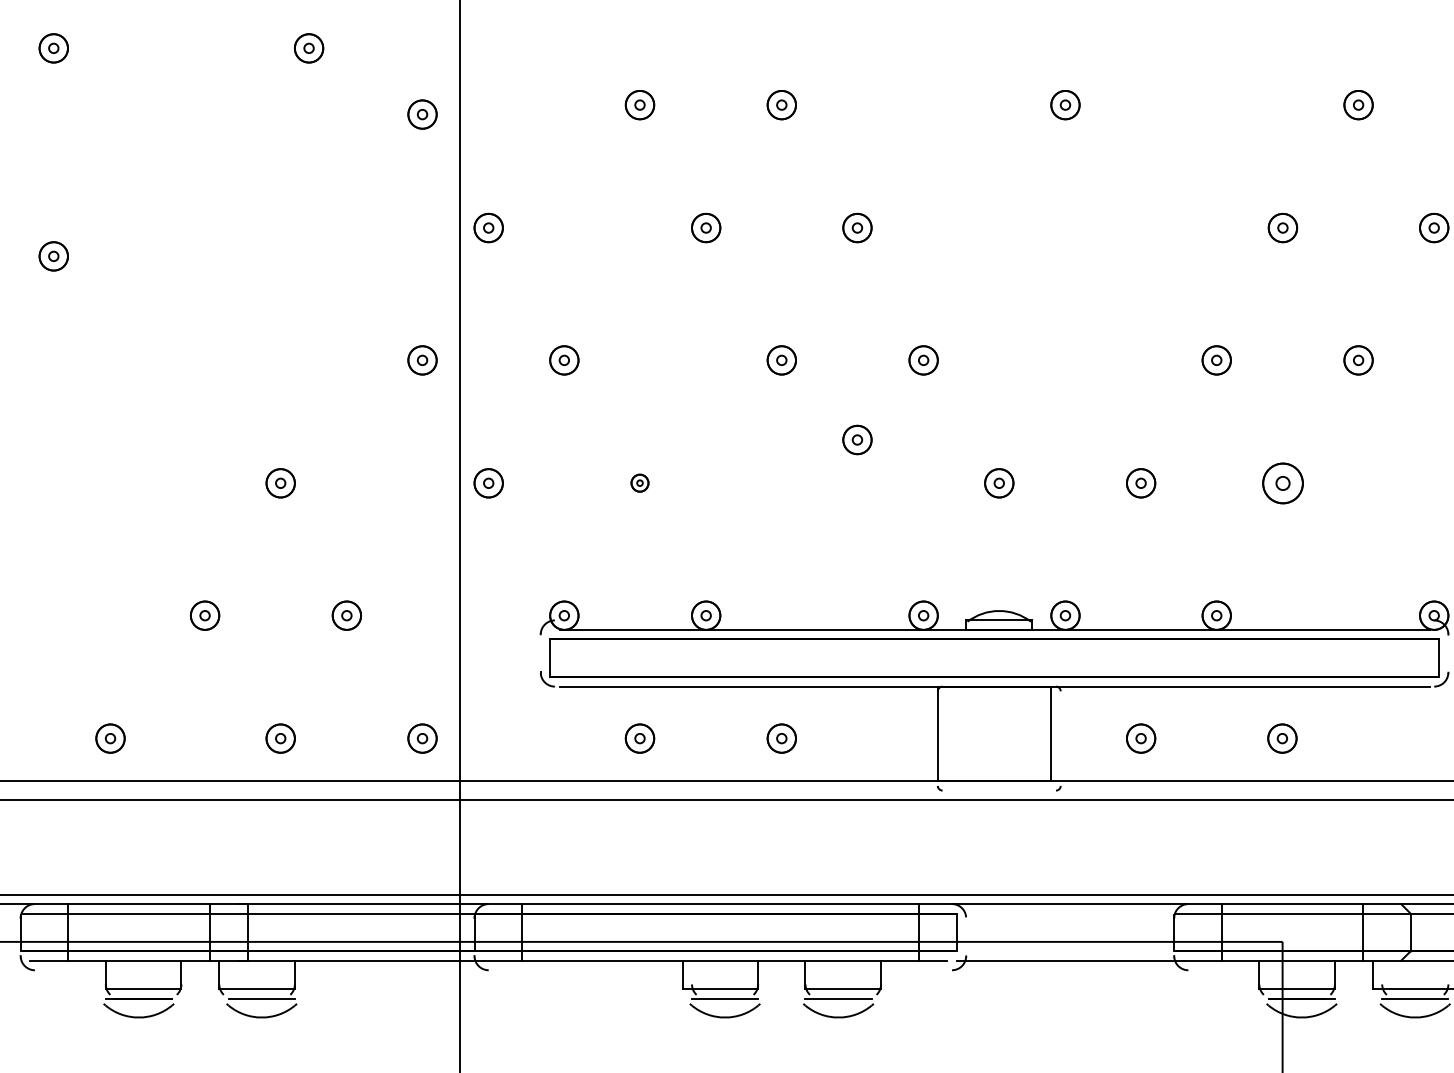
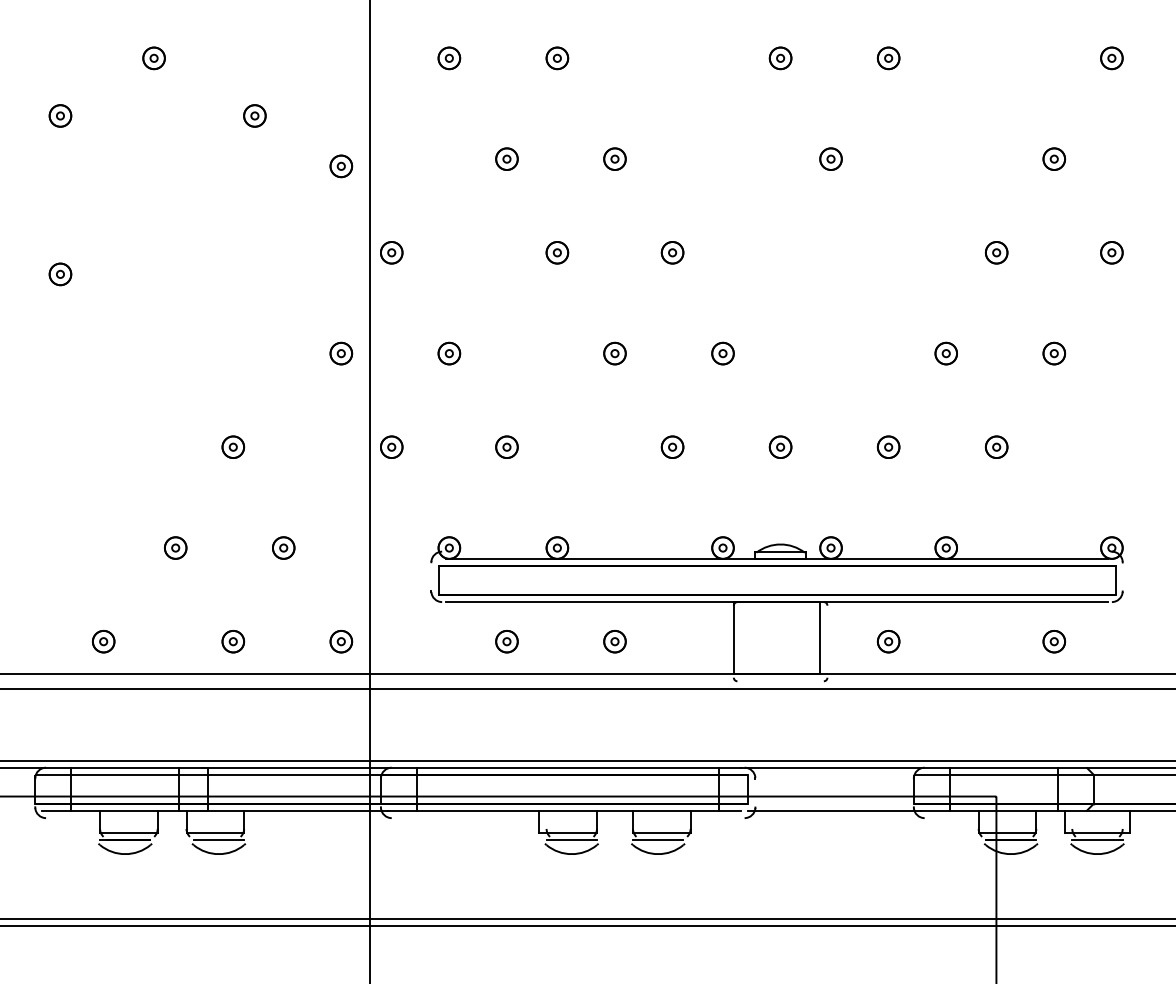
part: (857, 439) -> (672, 446), moved
part: (639, 482) -> (506, 446), size x1.67
part: (1282, 482) -> (996, 446), size x0.71
part: (1282, 738) -> (1054, 641), moved

